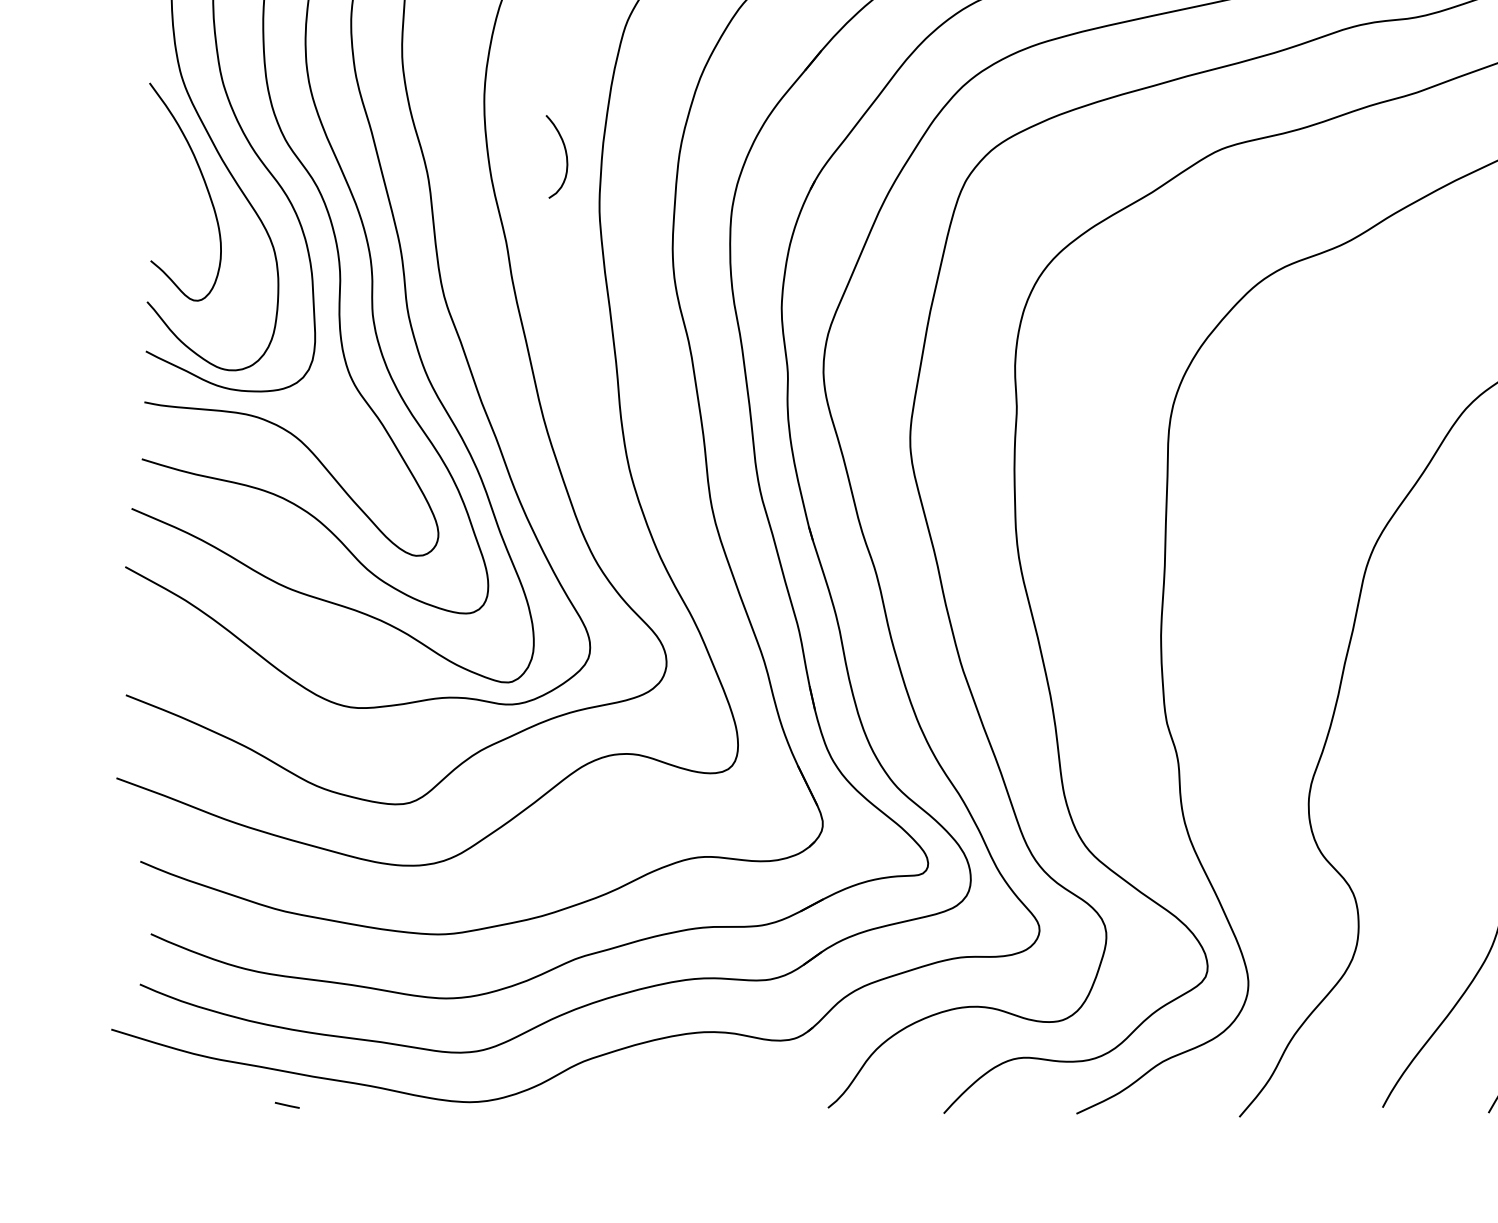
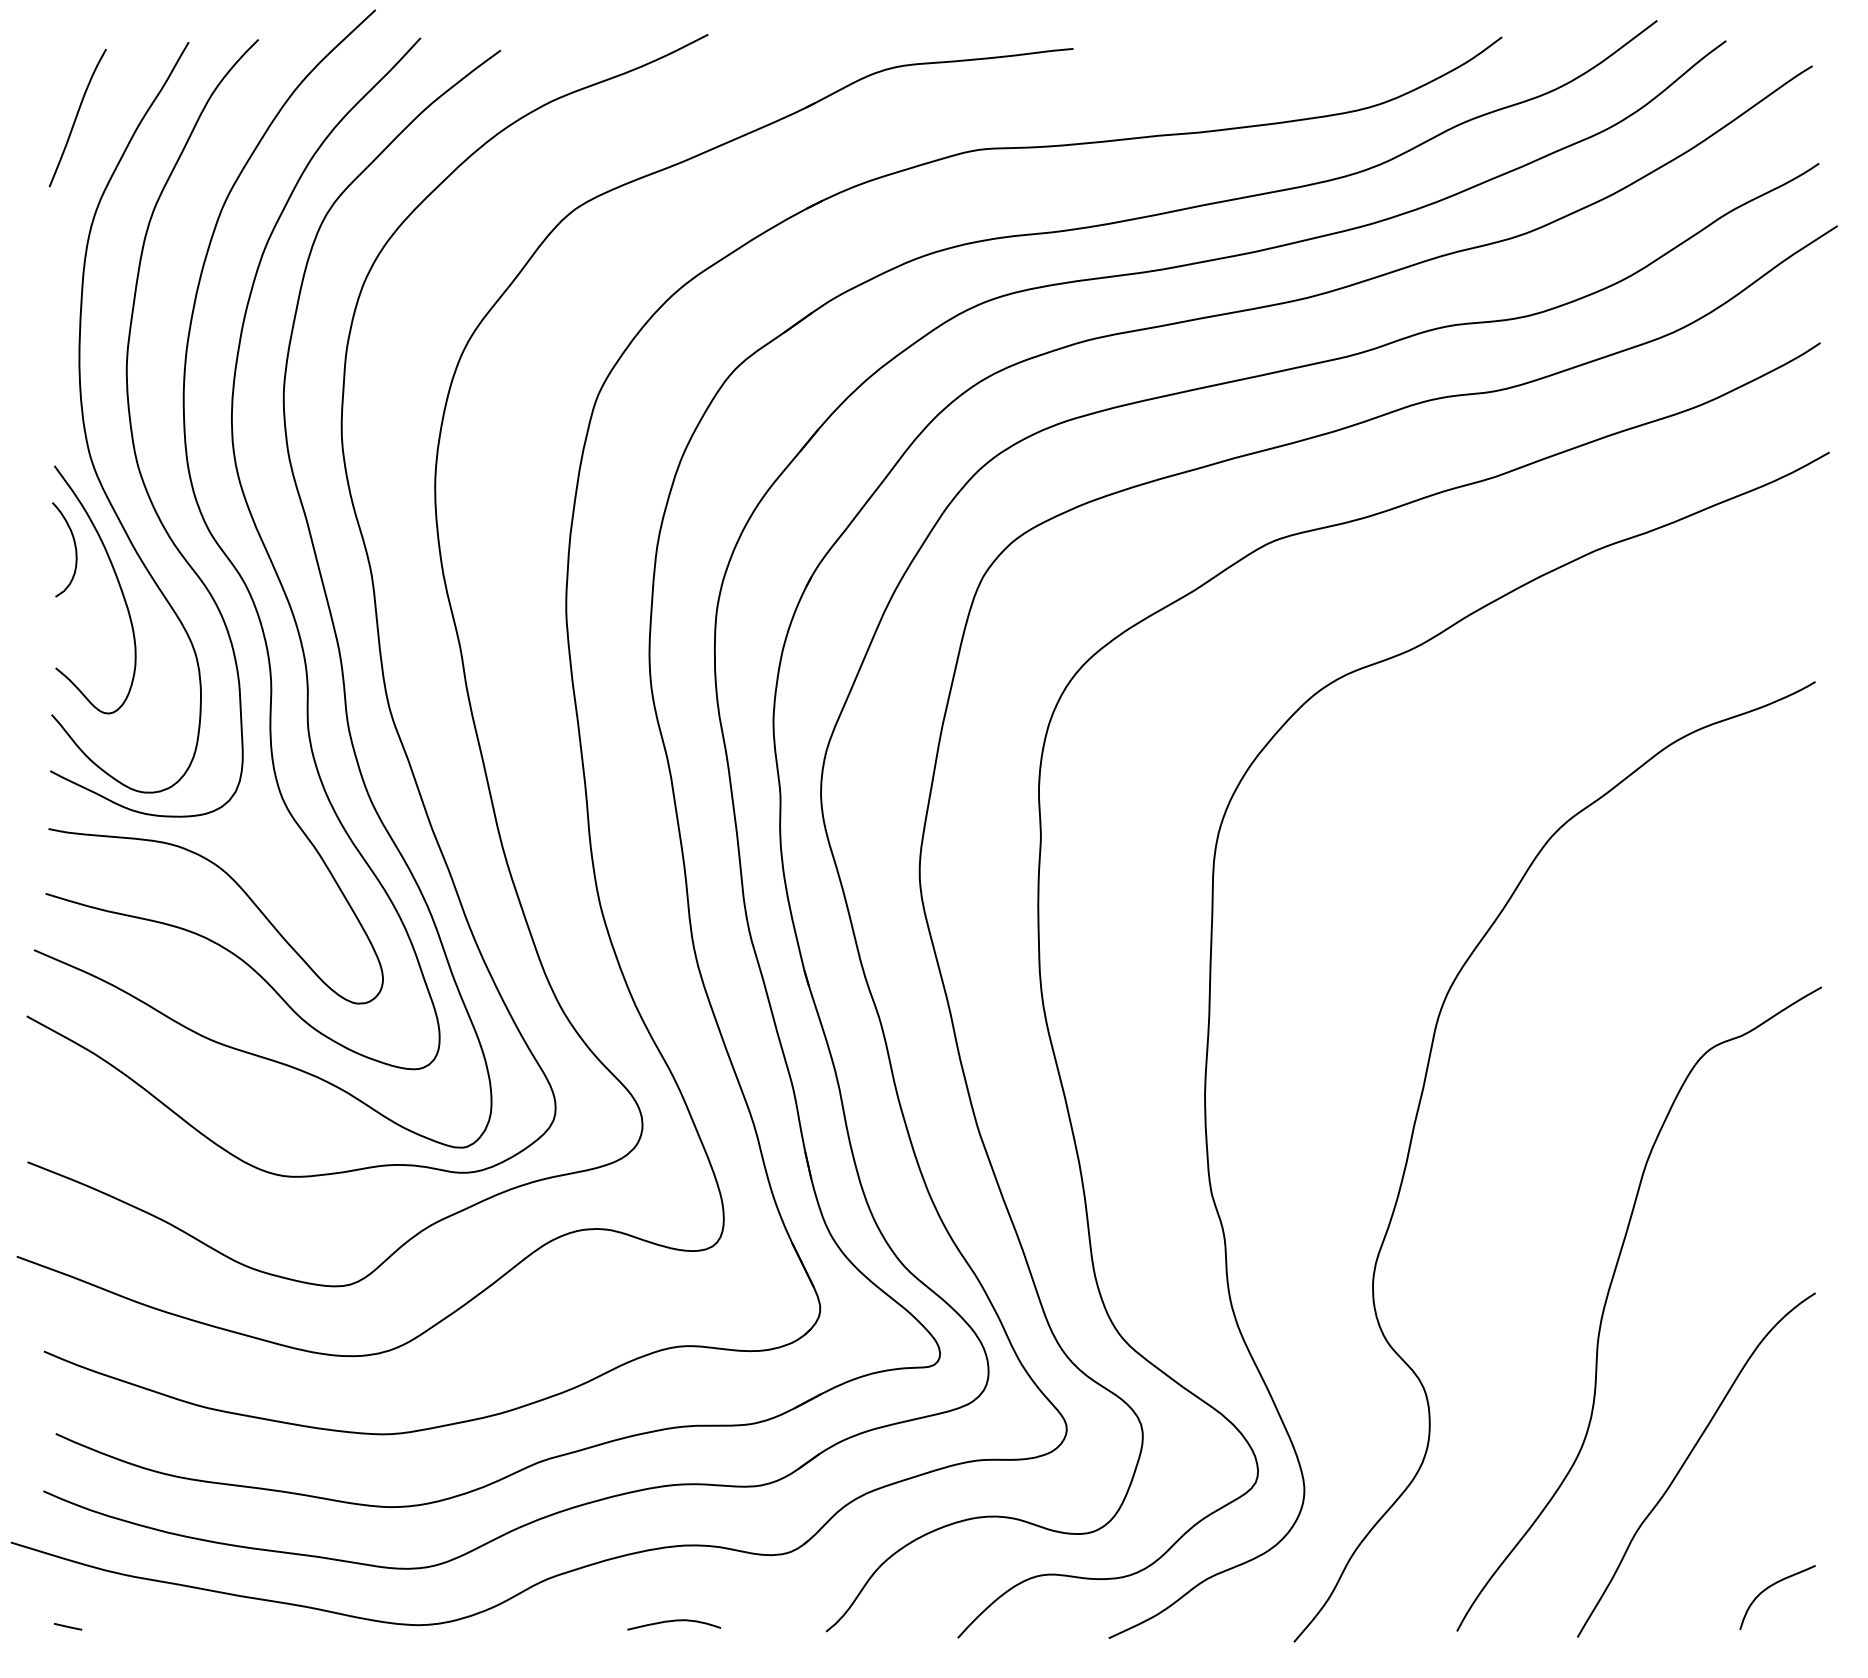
curve: (565, 154) -> (74, 547), moved
curve: (694, 1098) -> (674, 1621), added
line: (287, 1105) -> (68, 1626), moved

